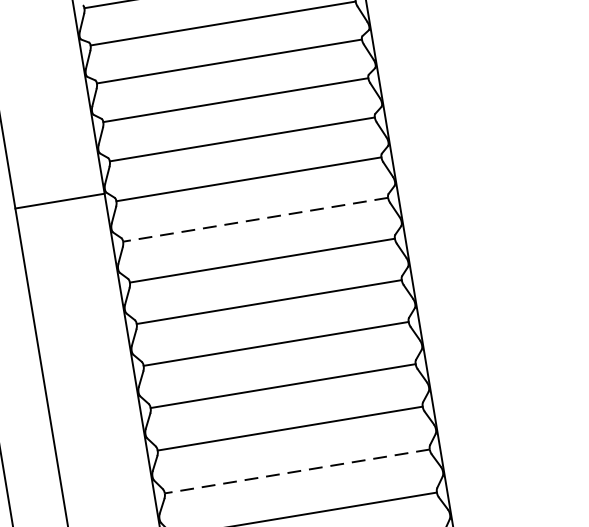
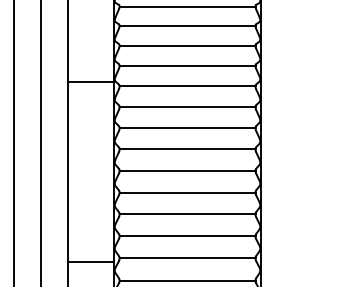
line: (255, 220) -> (187, 107), dashed -> solid
line: (297, 471) -> (187, 236), dashed -> solid

